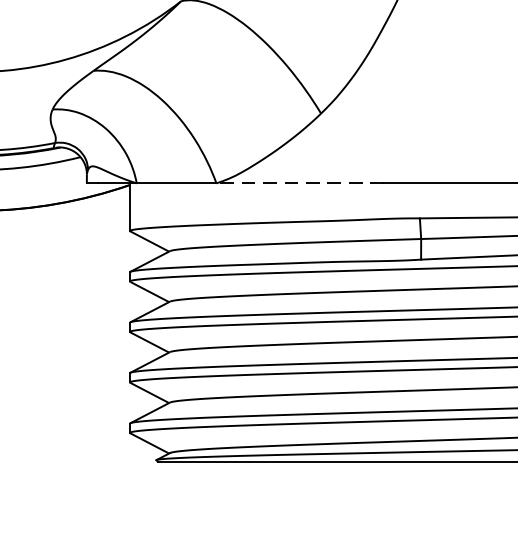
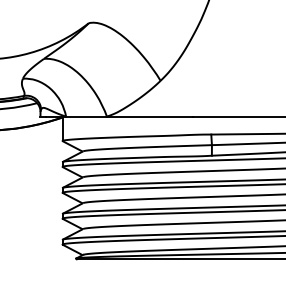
line: (299, 183) -> (149, 116), dashed -> solid

